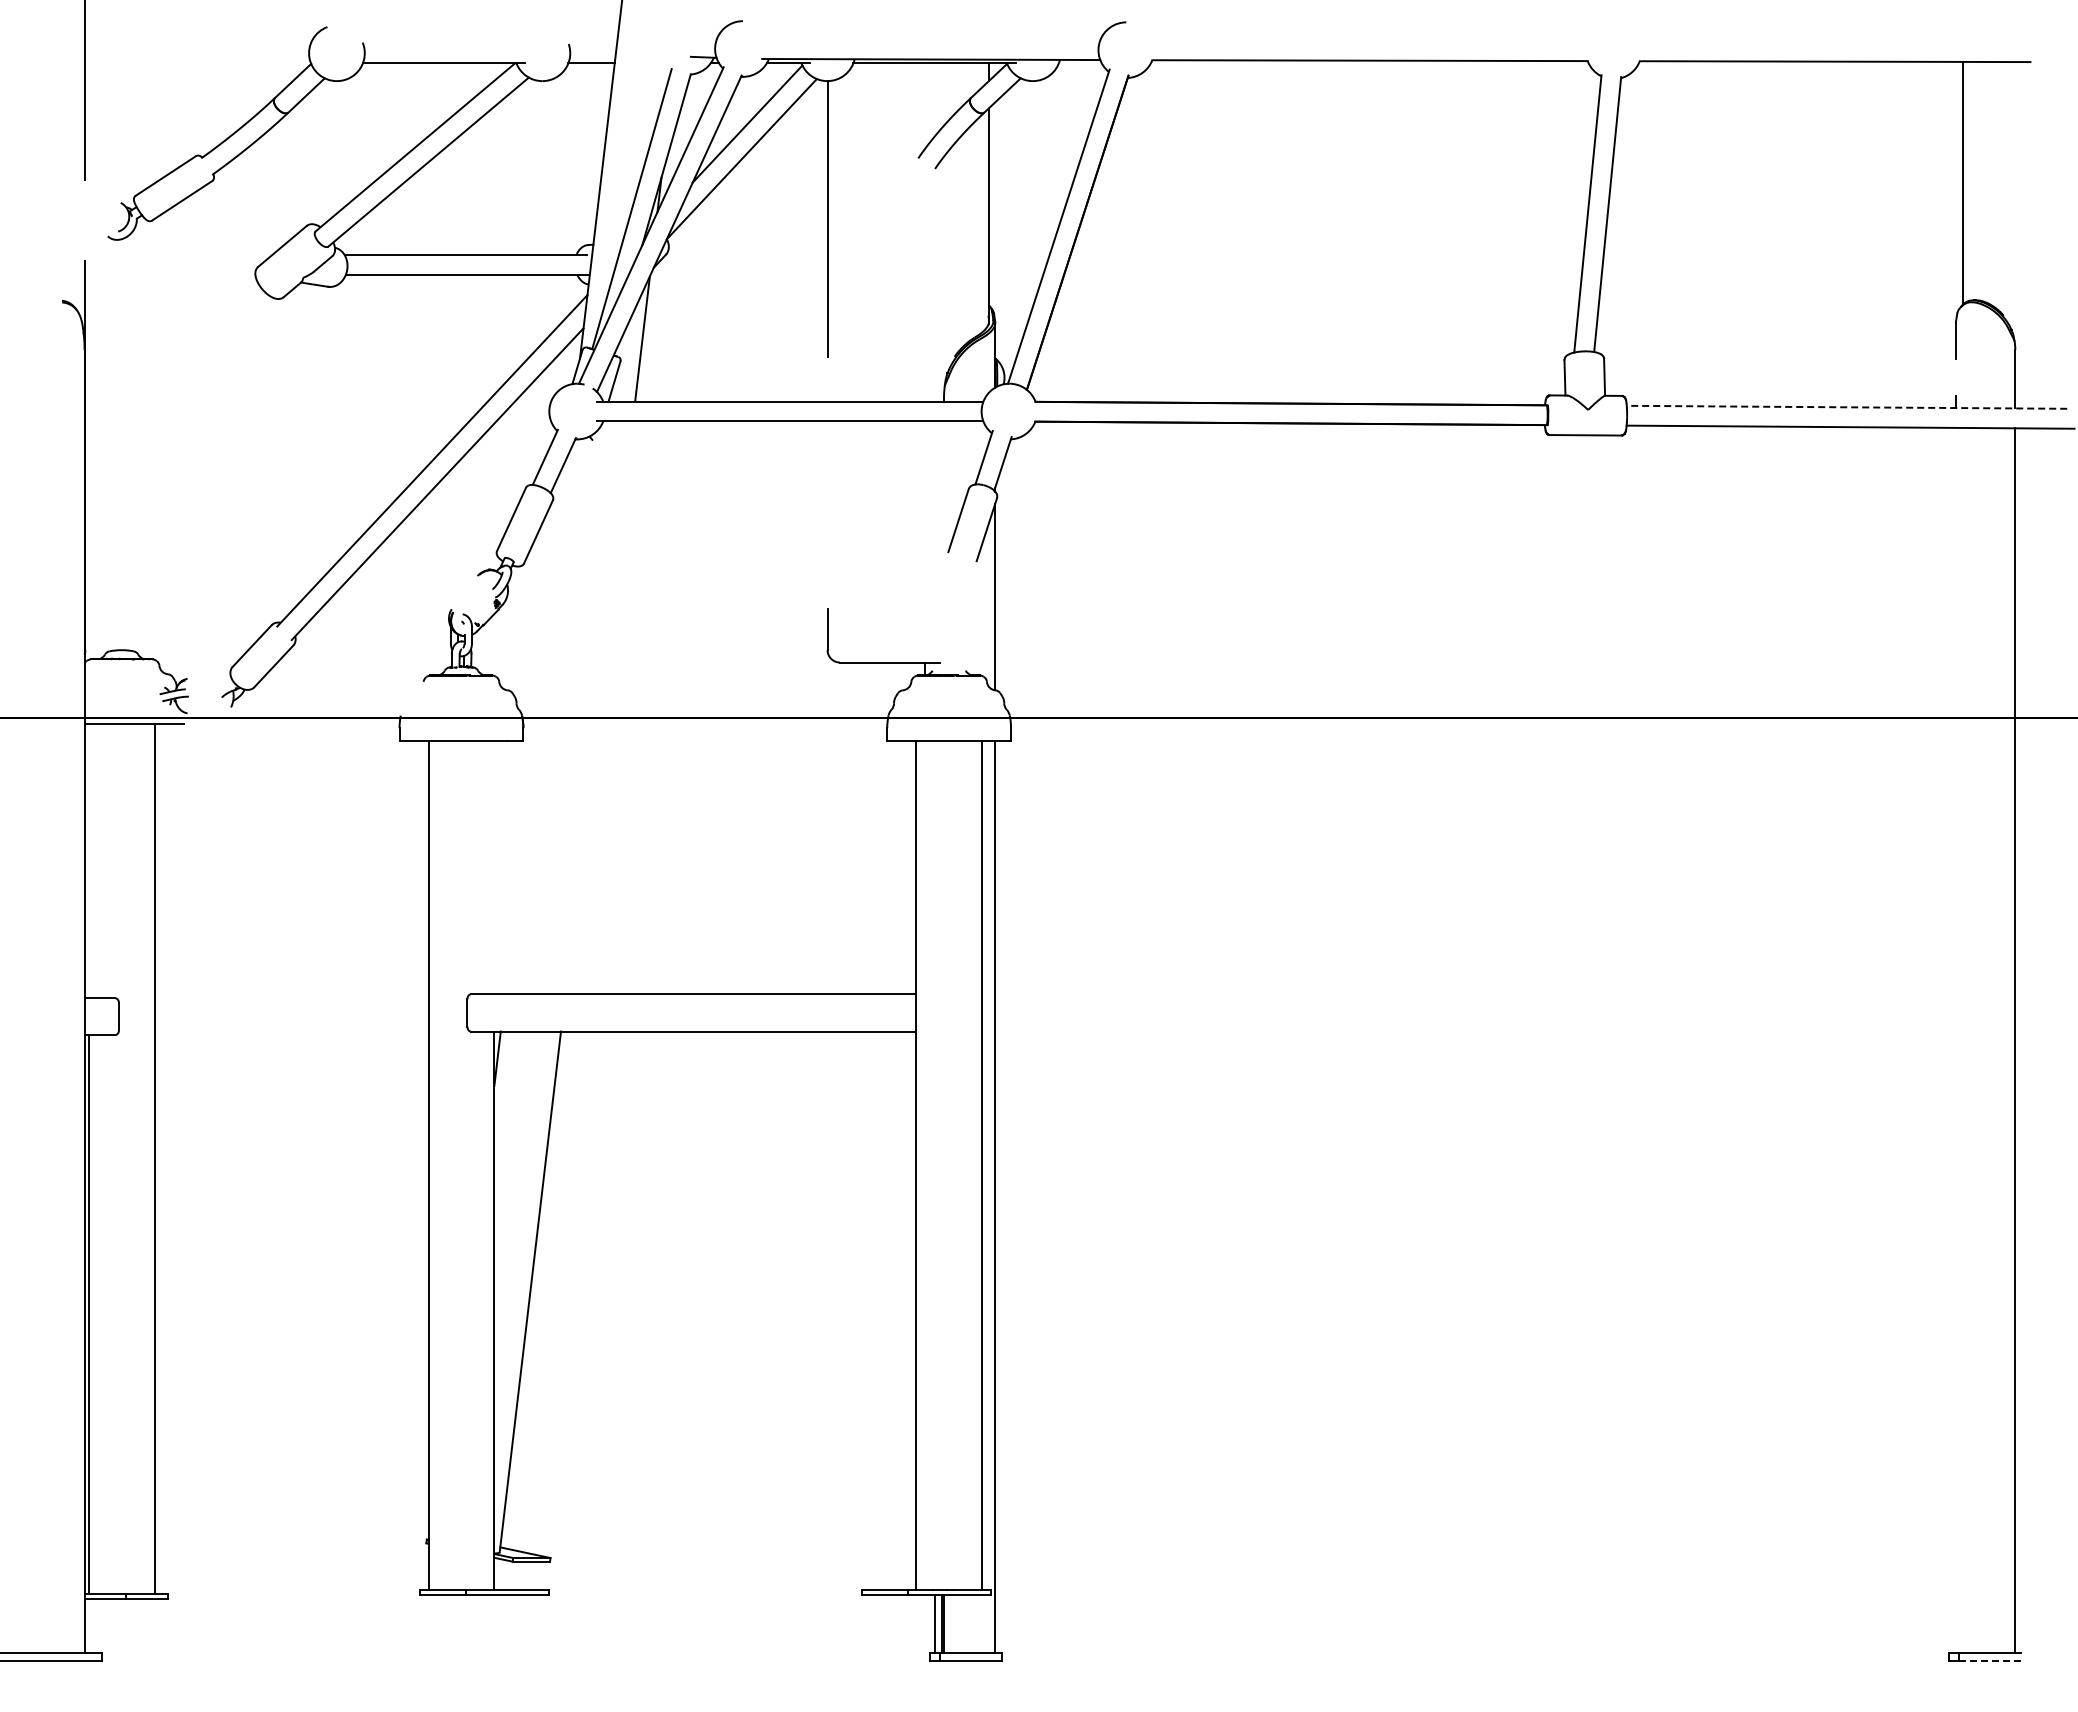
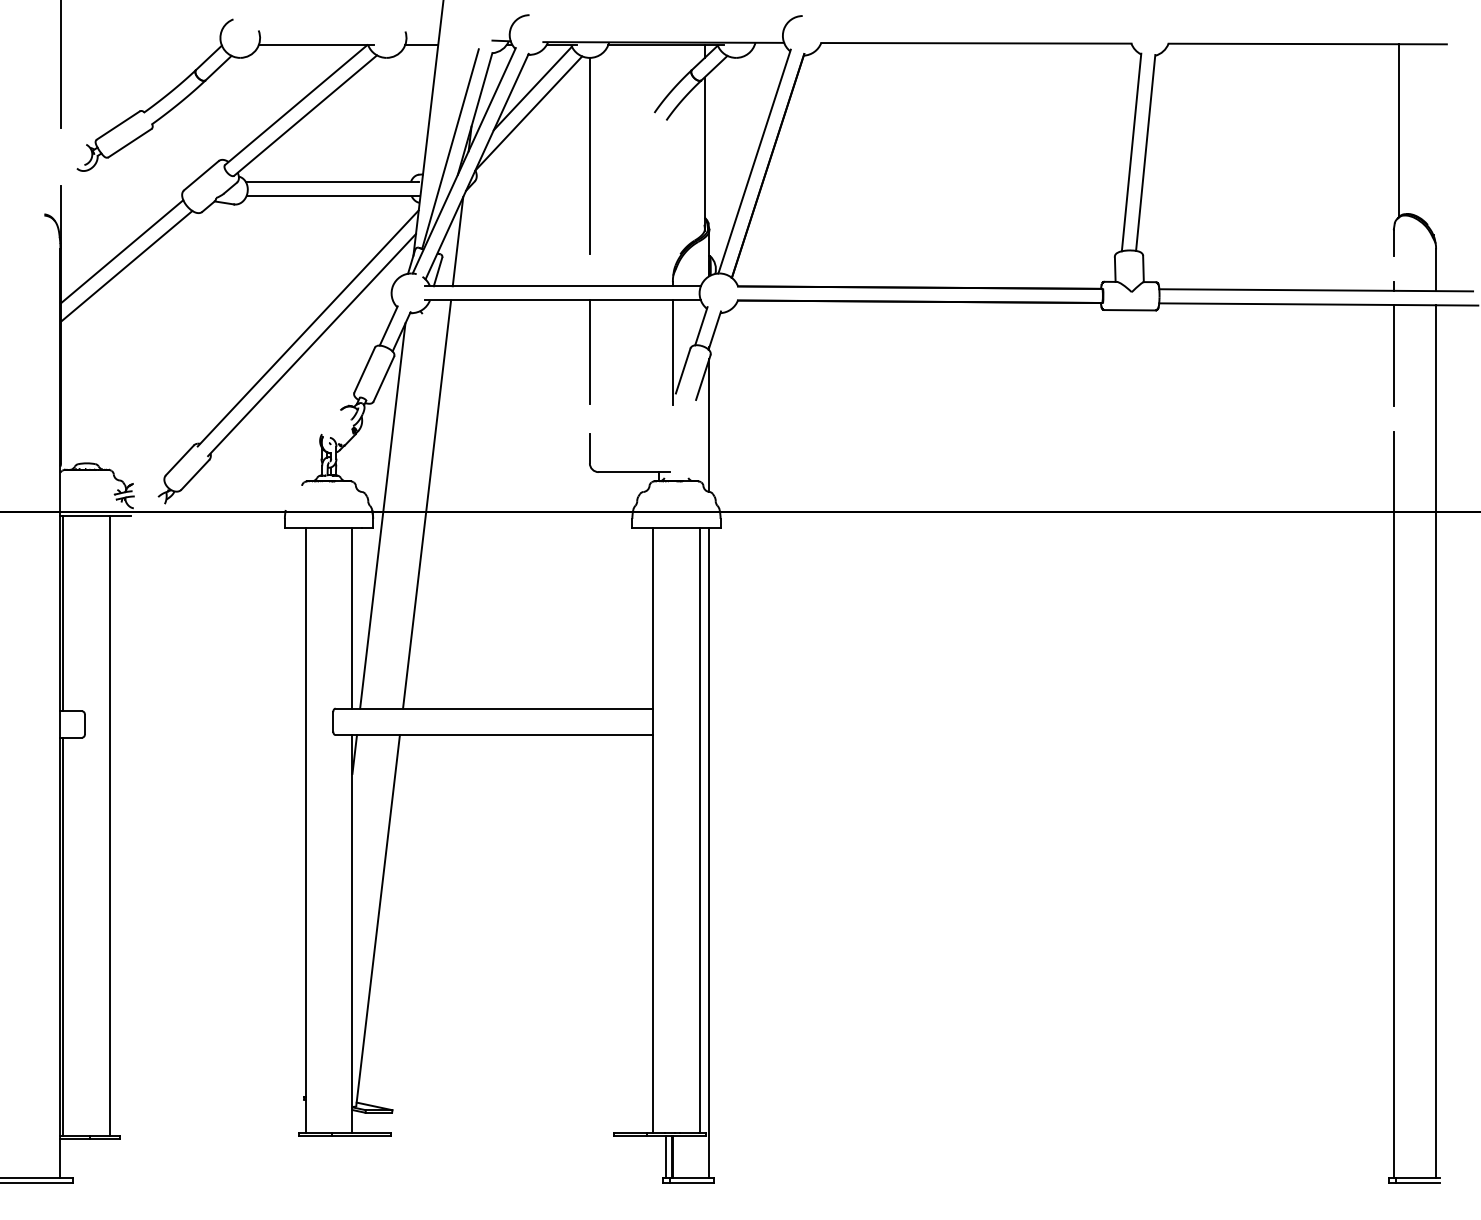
line: (171, 352) -> (122, 251), added
line: (177, 373) -> (126, 266), added
line: (1846, 407) -> (1315, 290), dashed -> solid
line: (827, 494) -> (589, 352), added
line: (944, 494) -> (673, 352), added
line: (1955, 498) -> (1393, 355), added
line: (598, 707) -> (426, 504), added
line: (536, 723) -> (382, 515), added
line: (88, 861) -> (63, 613), added
line: (494, 867) -> (352, 618), added
line: (1955, 1129) -> (1393, 804), added
line: (1989, 1660) -> (1417, 1183), dashed -> solid

